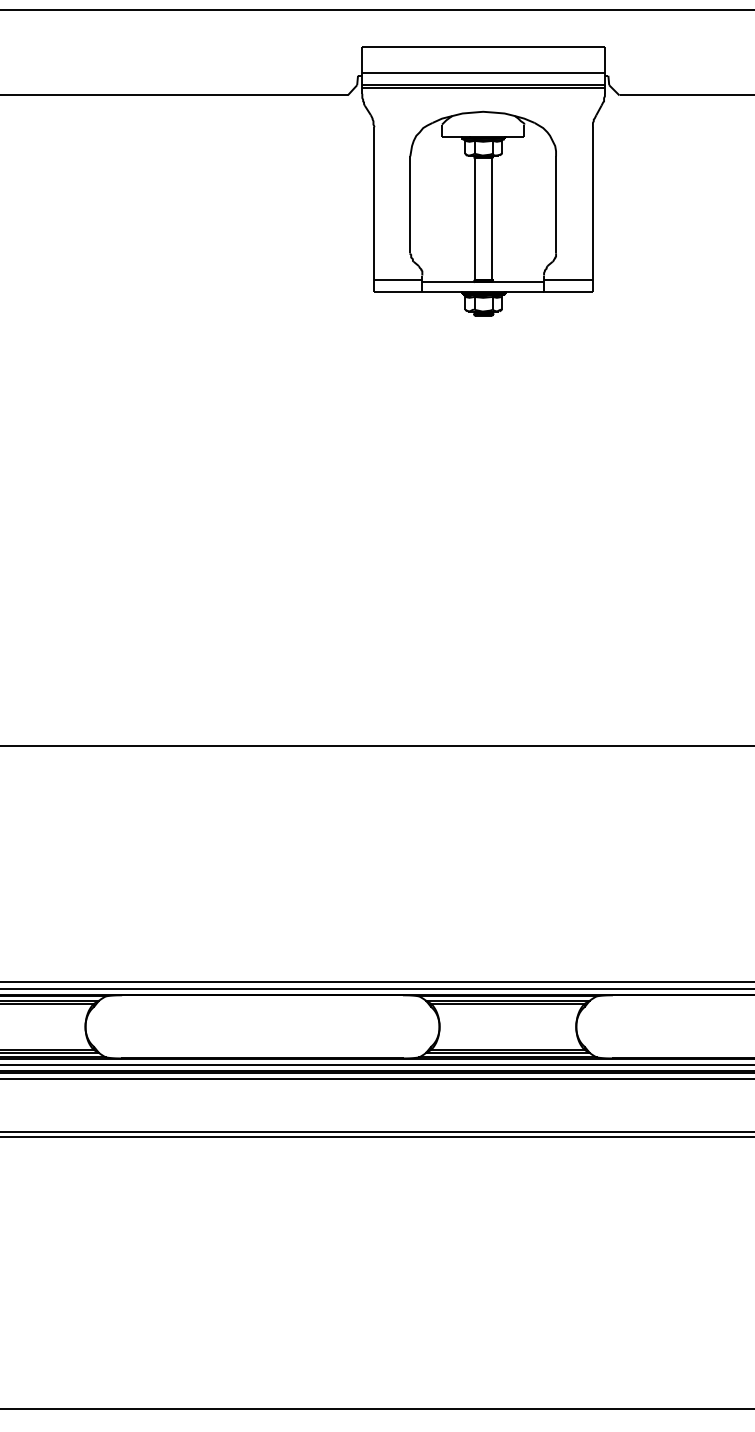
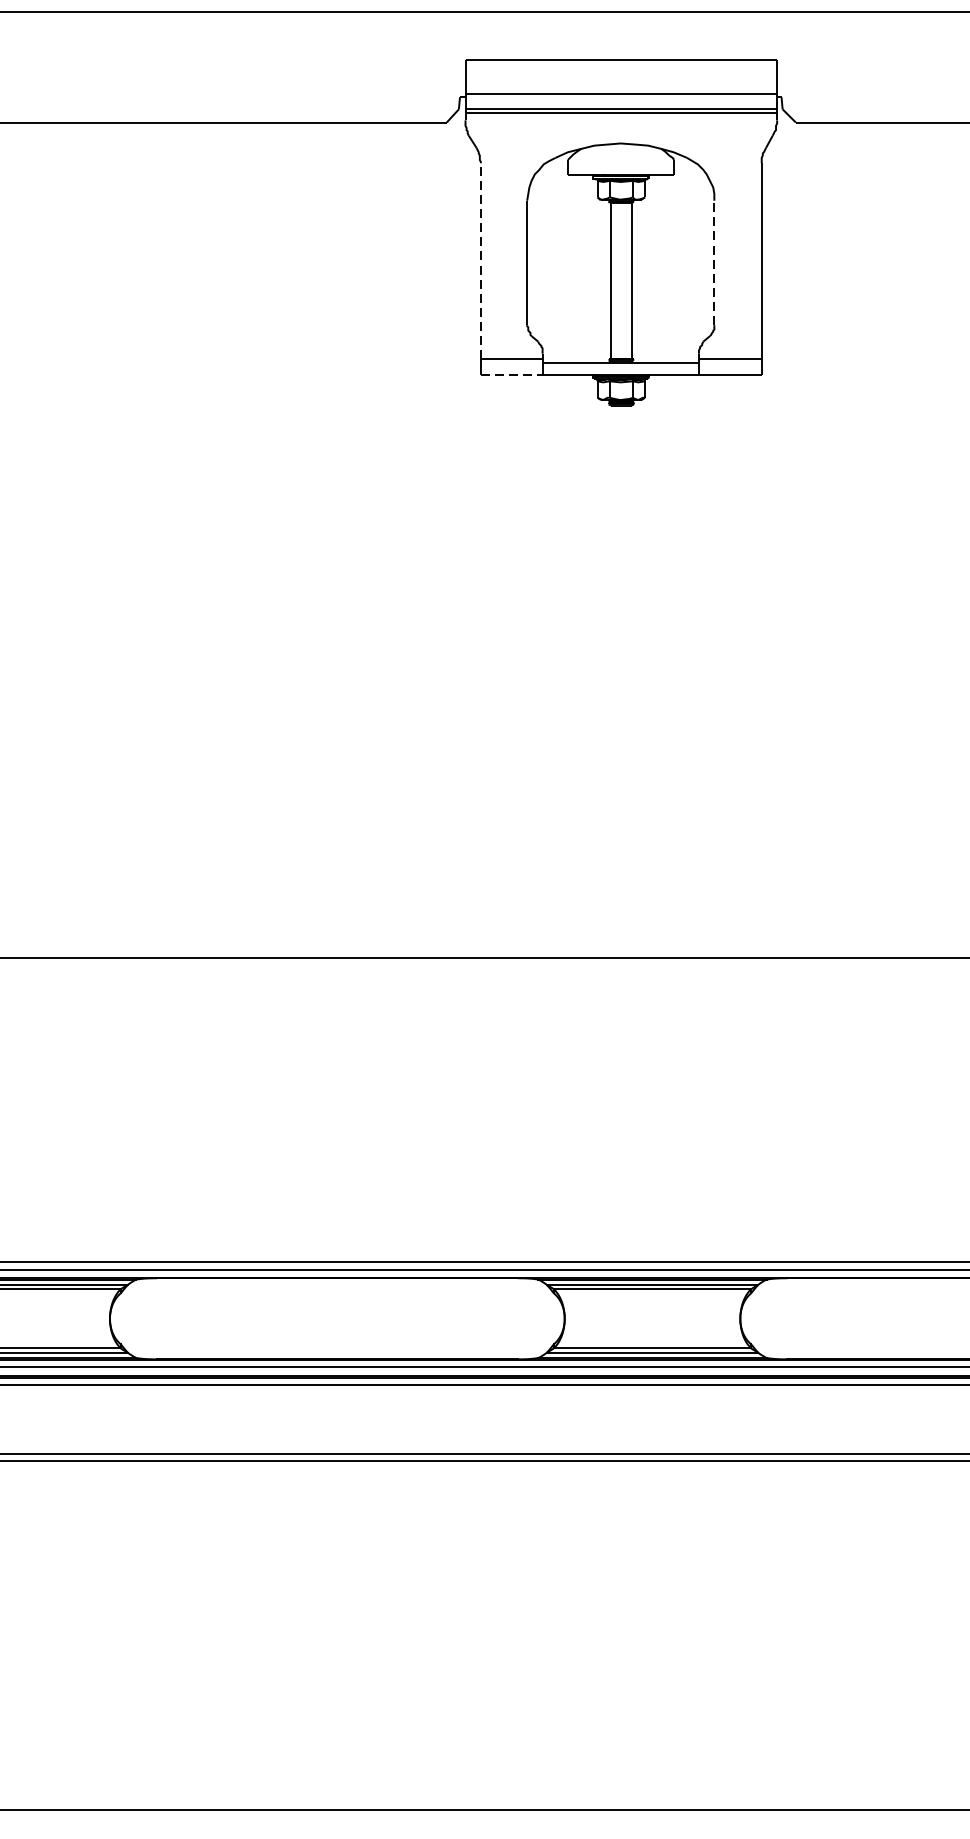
line: (374, 203) -> (481, 261), solid -> dashed
line: (556, 204) -> (714, 262), solid -> dashed
line: (398, 291) -> (511, 374), solid -> dashed

